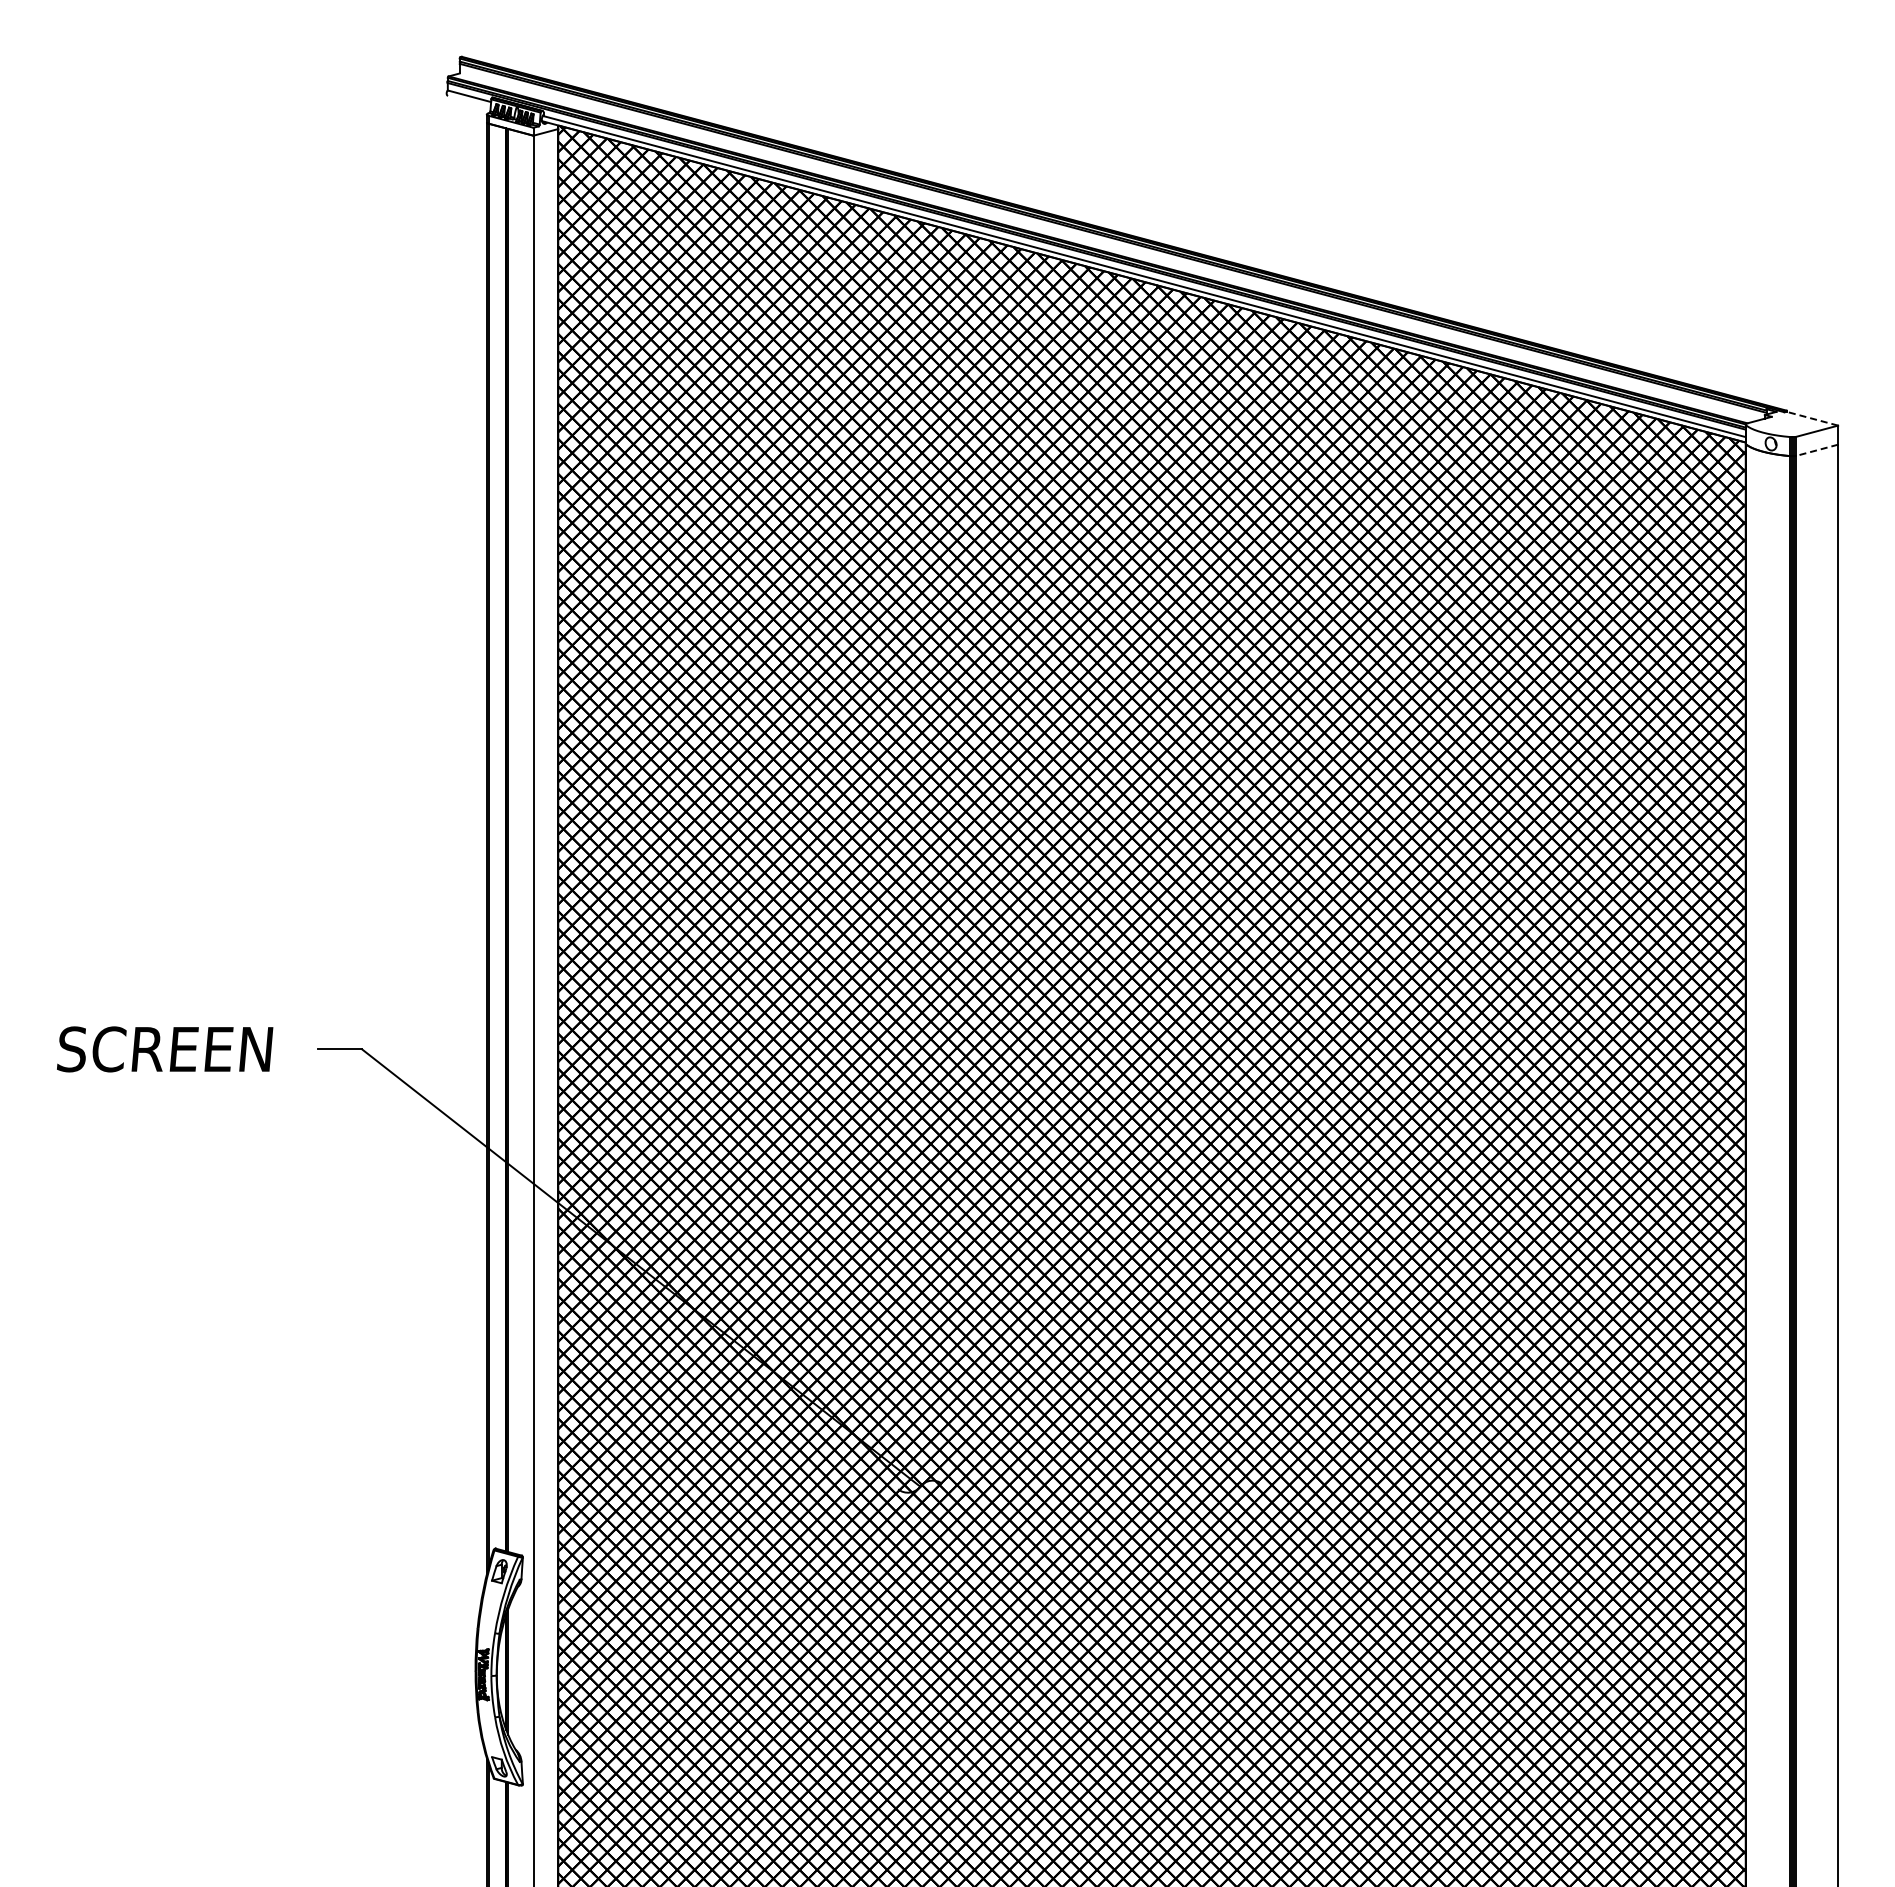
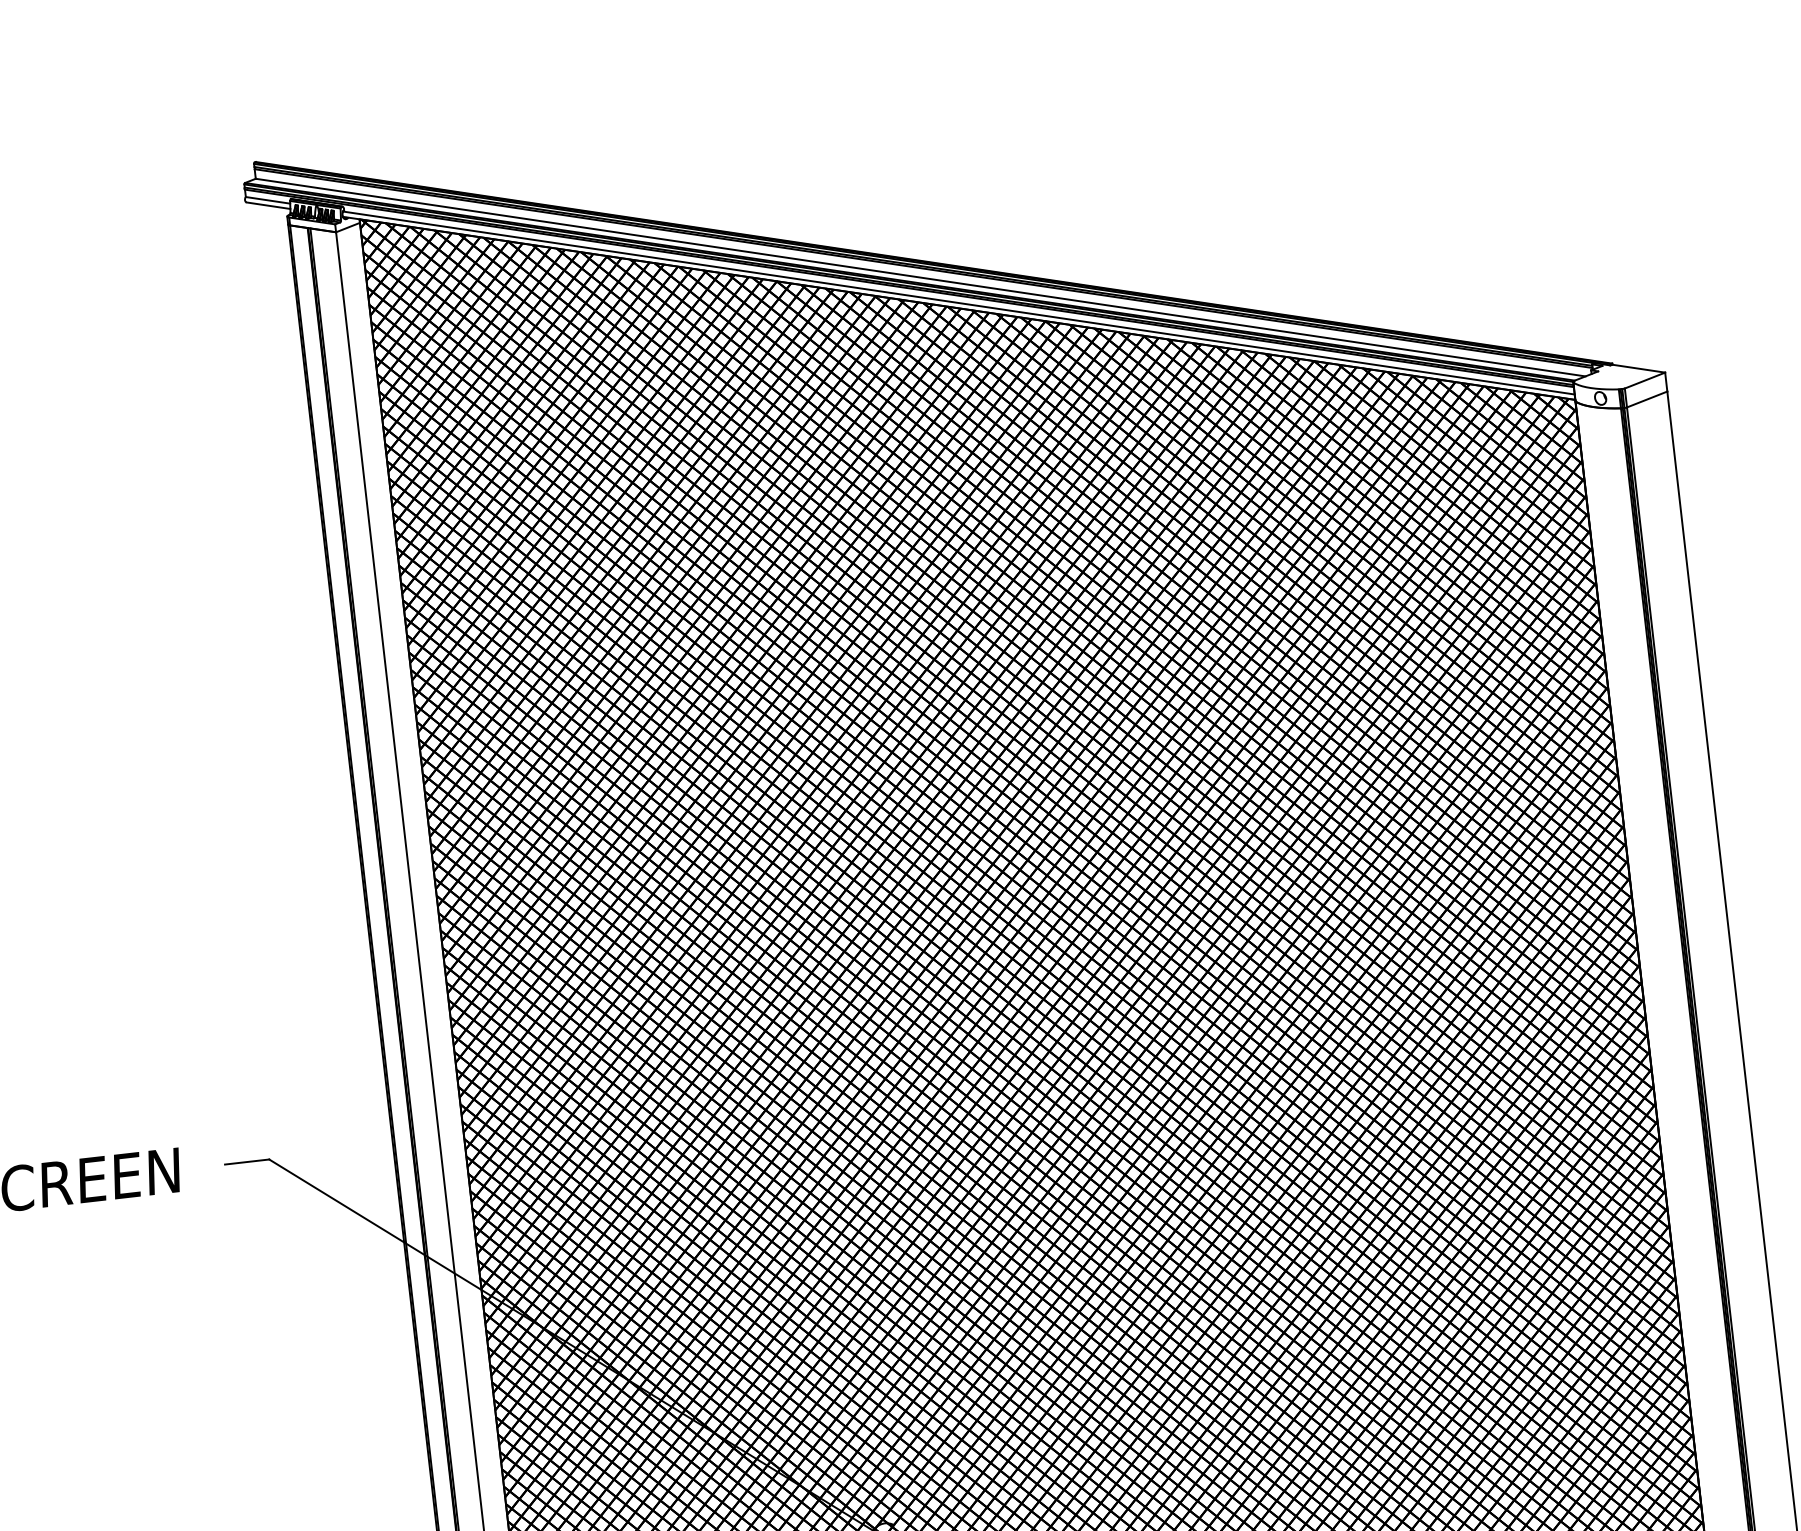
line: (469, 101) -> (268, 205), added
line: (1108, 246) -> (919, 277), added
line: (1812, 418) -> (1638, 368), dashed -> solid
line: (1817, 450) -> (1647, 399), dashed -> solid

